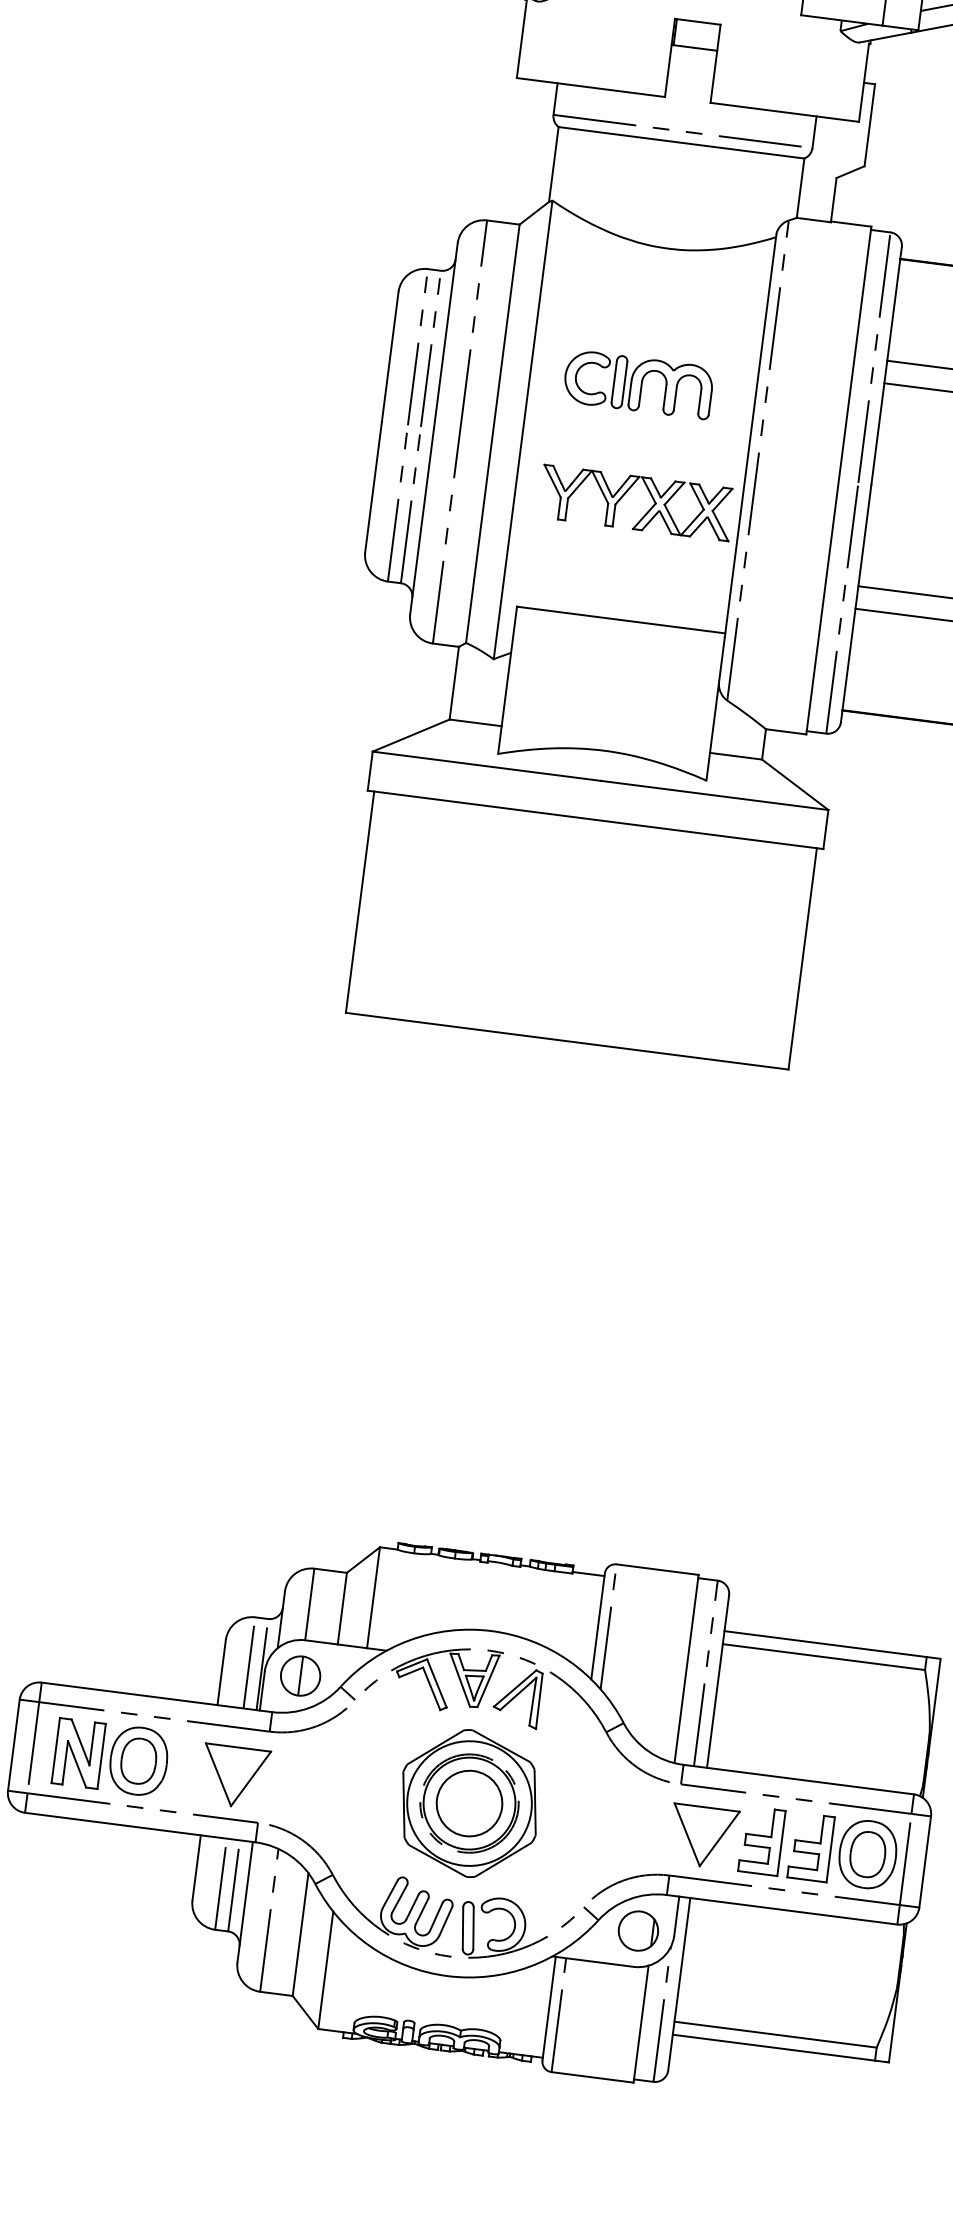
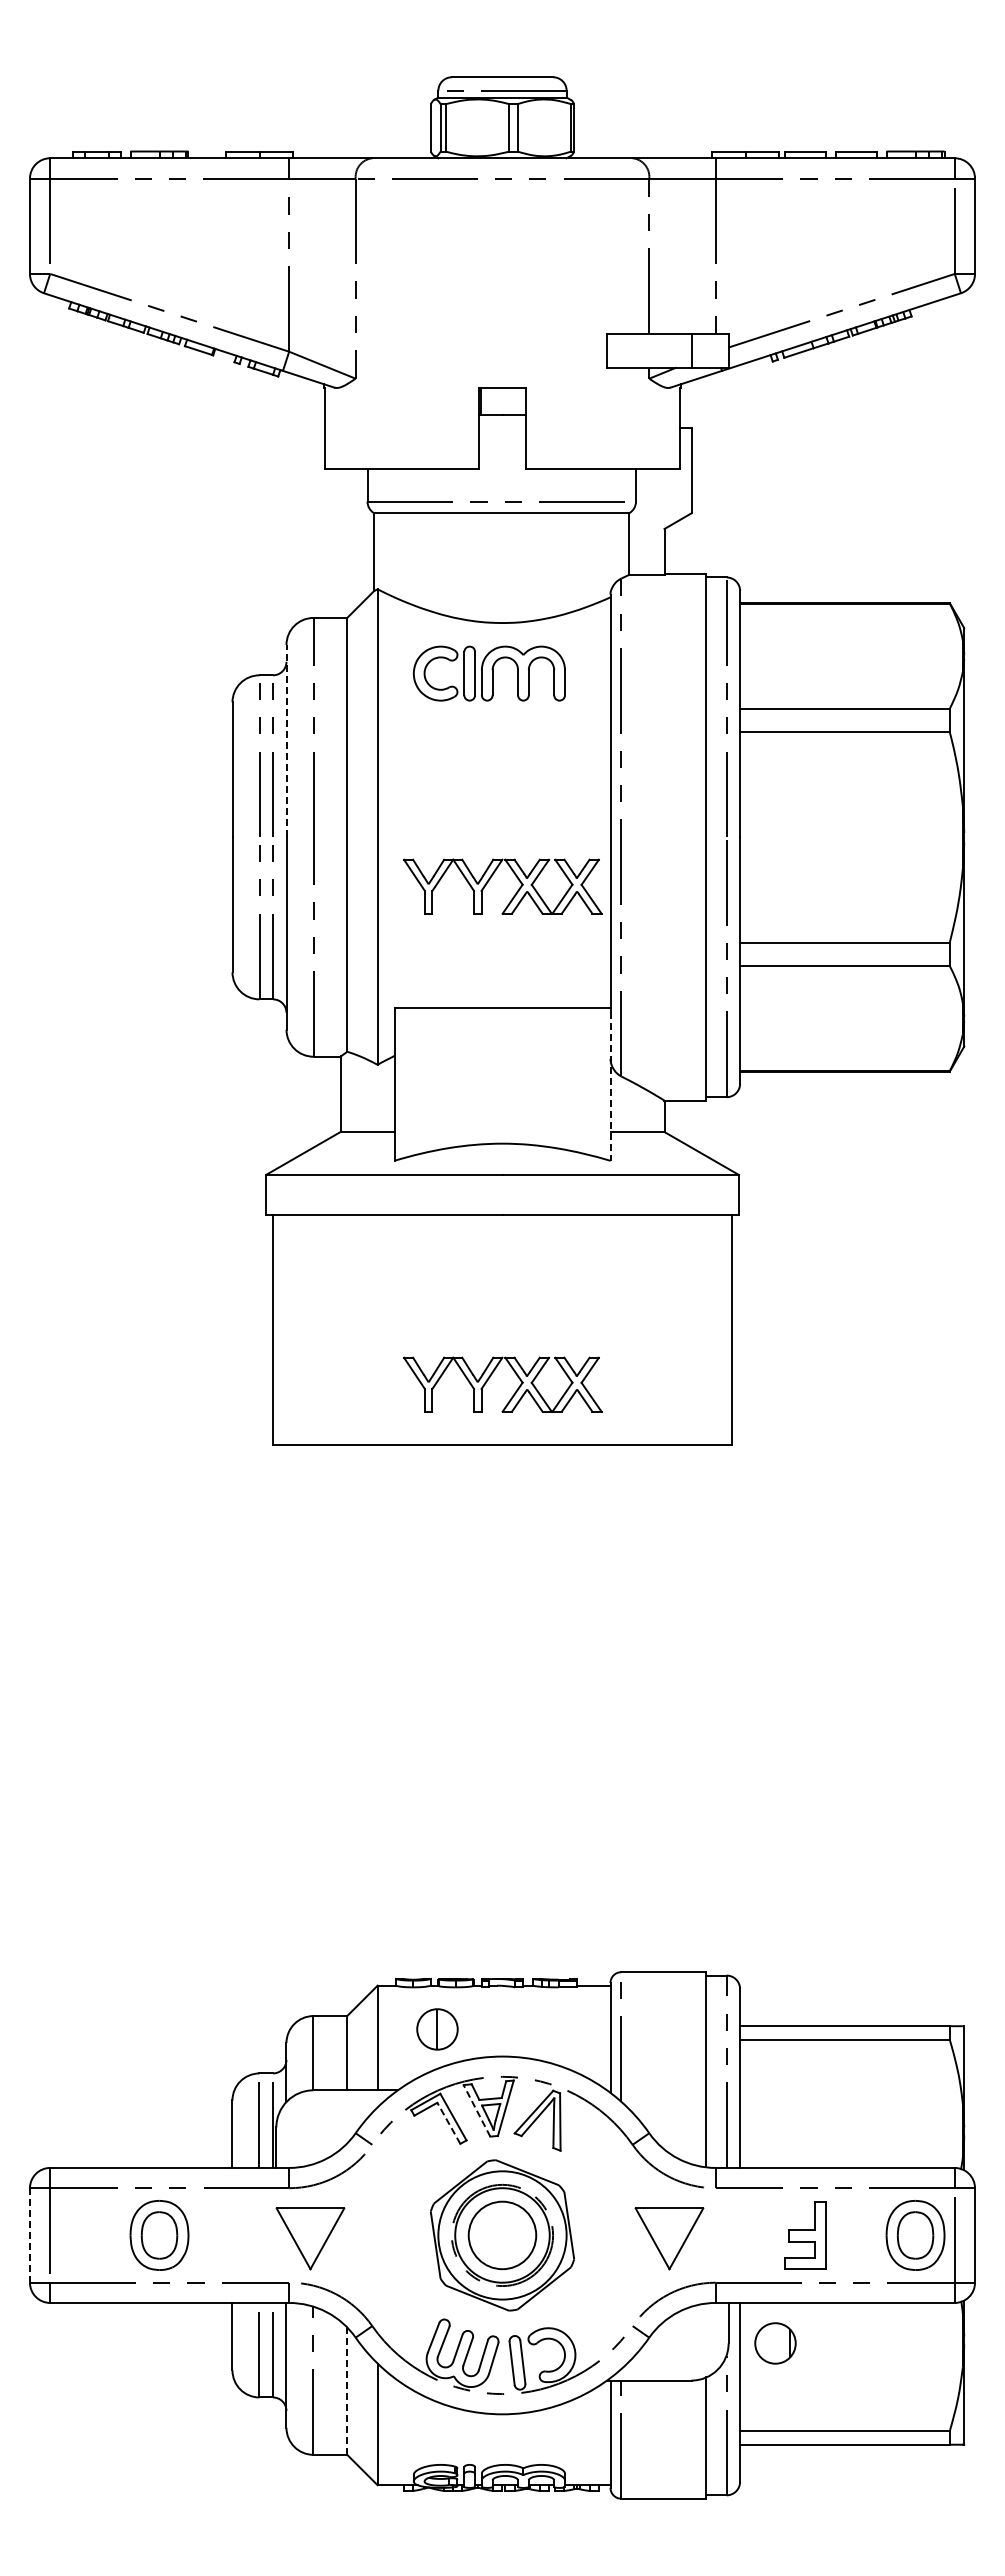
line: (445, 335) -> (286, 740), solid -> dashed
part: (637, 384) -> (488, 673), moved
line: (715, 708) -> (610, 1086), solid -> dashed
part: (563, 974) -> (490, 1377), added
part: (300, 1676) -> (437, 2029), moved
line: (459, 1679) -> (476, 2110), solid -> dashed
line: (431, 1688) -> (448, 2123), solid -> dashed
line: (13, 1744) -> (29, 2234), solid -> dashed
part: (78, 1753) -> (96, 2235), removed
part: (234, 1776) -> (310, 2238), moved
part: (703, 1836) -> (669, 2238), moved
part: (810, 1847) -> (856, 2235), removed
part: (638, 1931) -> (775, 2343), moved
line: (300, 1934) -> (347, 2391), solid -> dashed

